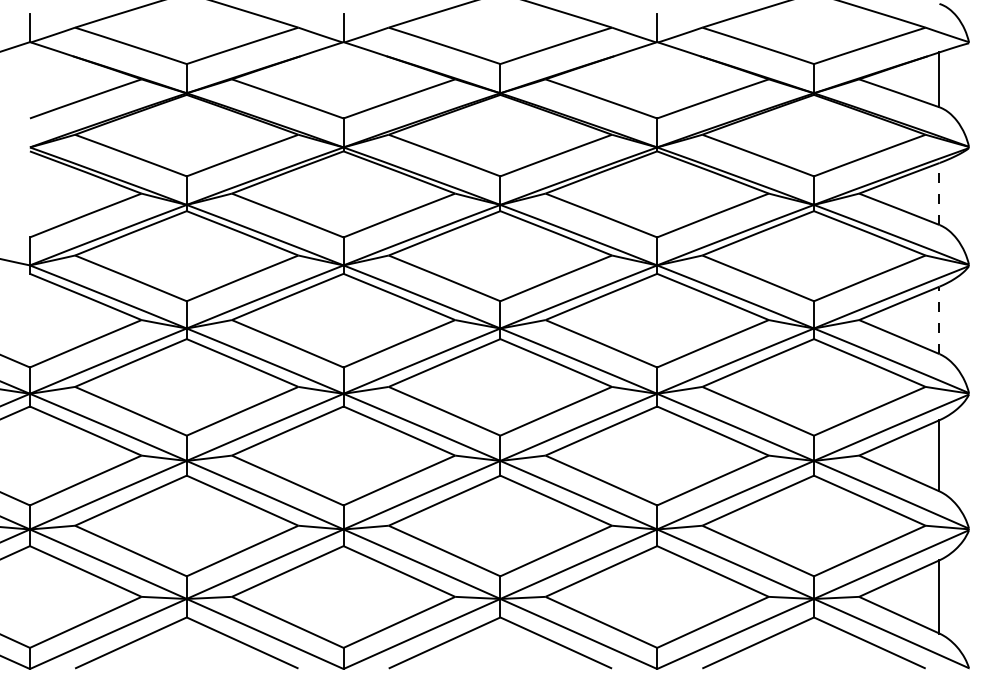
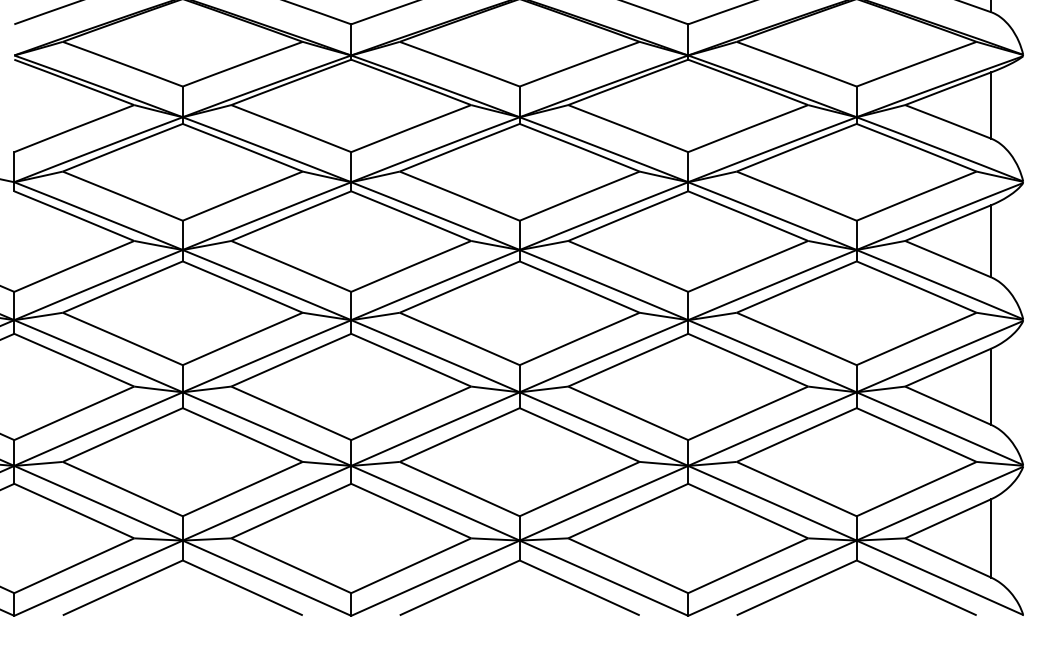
line: (939, 194) -> (991, 106), dashed -> solid
line: (939, 320) -> (991, 241), dashed -> solid

